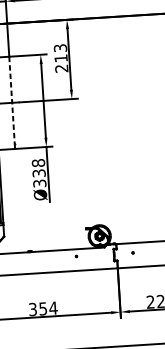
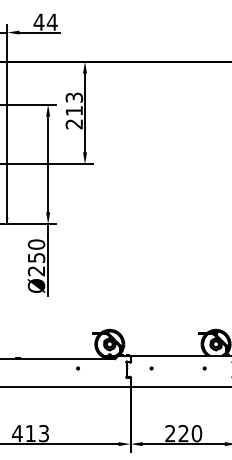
line: (12, 100) -> (7, 161), dashed -> solid
text: (39, 173) -> (36, 257), Ø338 -> Ø250
text: (43, 308) -> (30, 433), 354 -> 413

